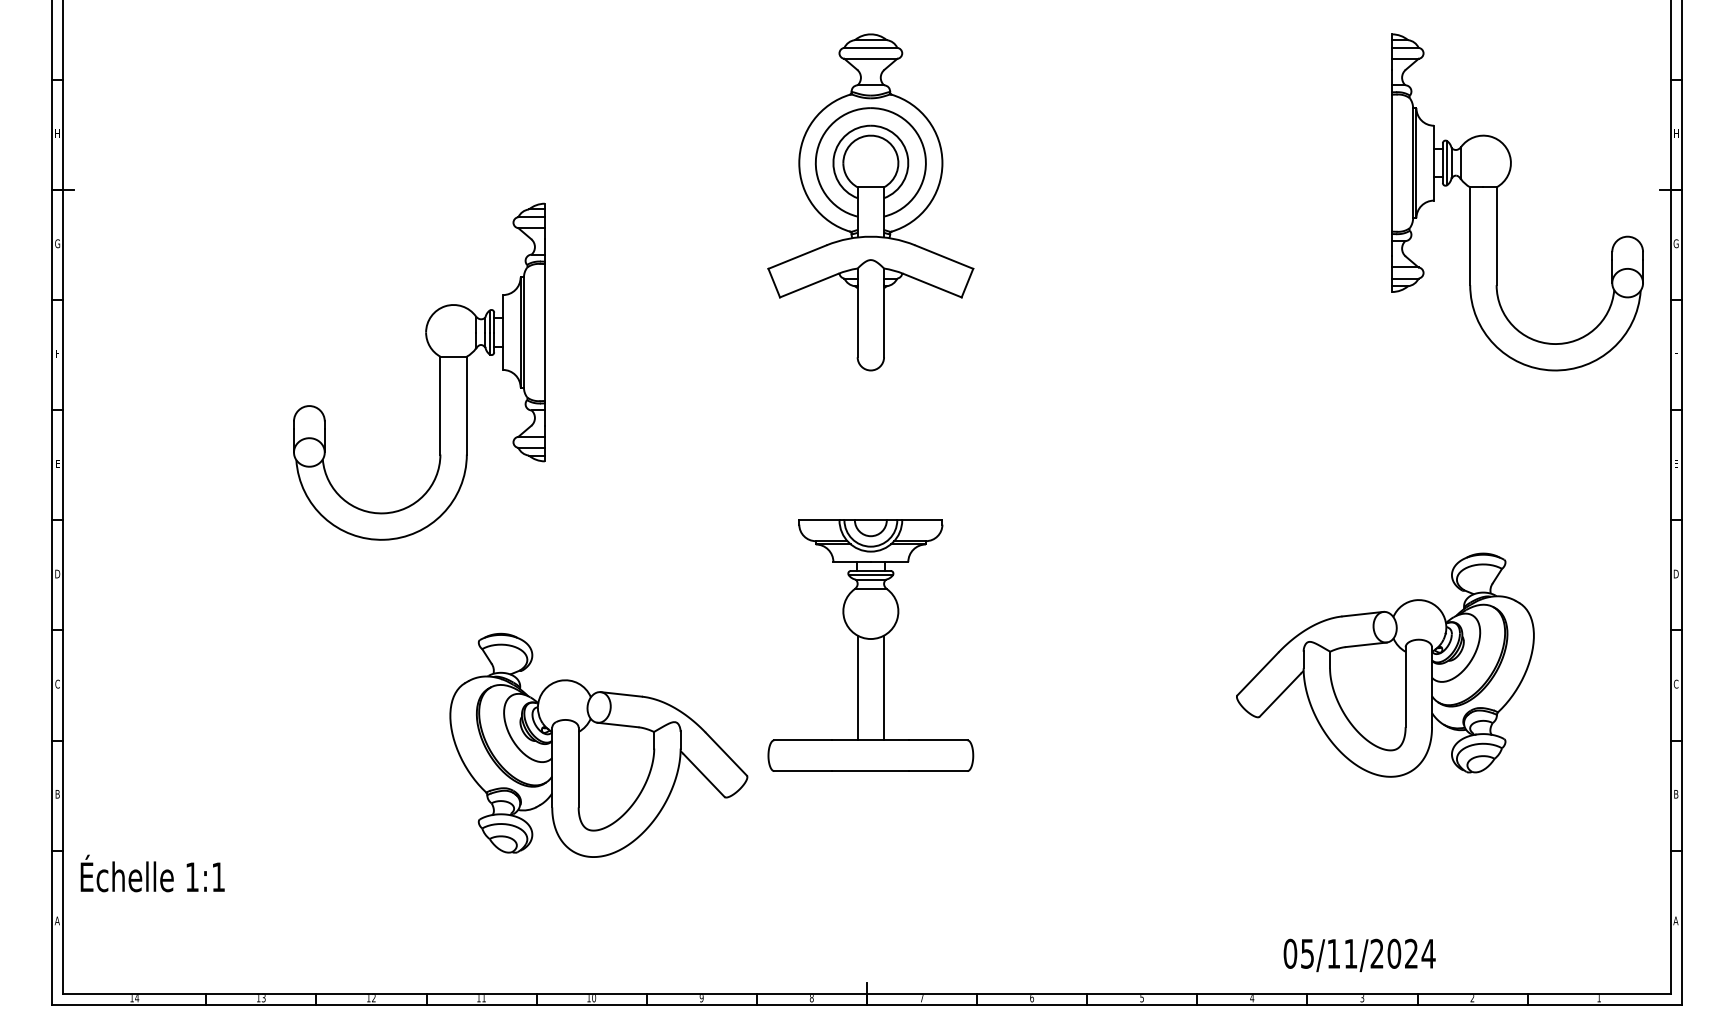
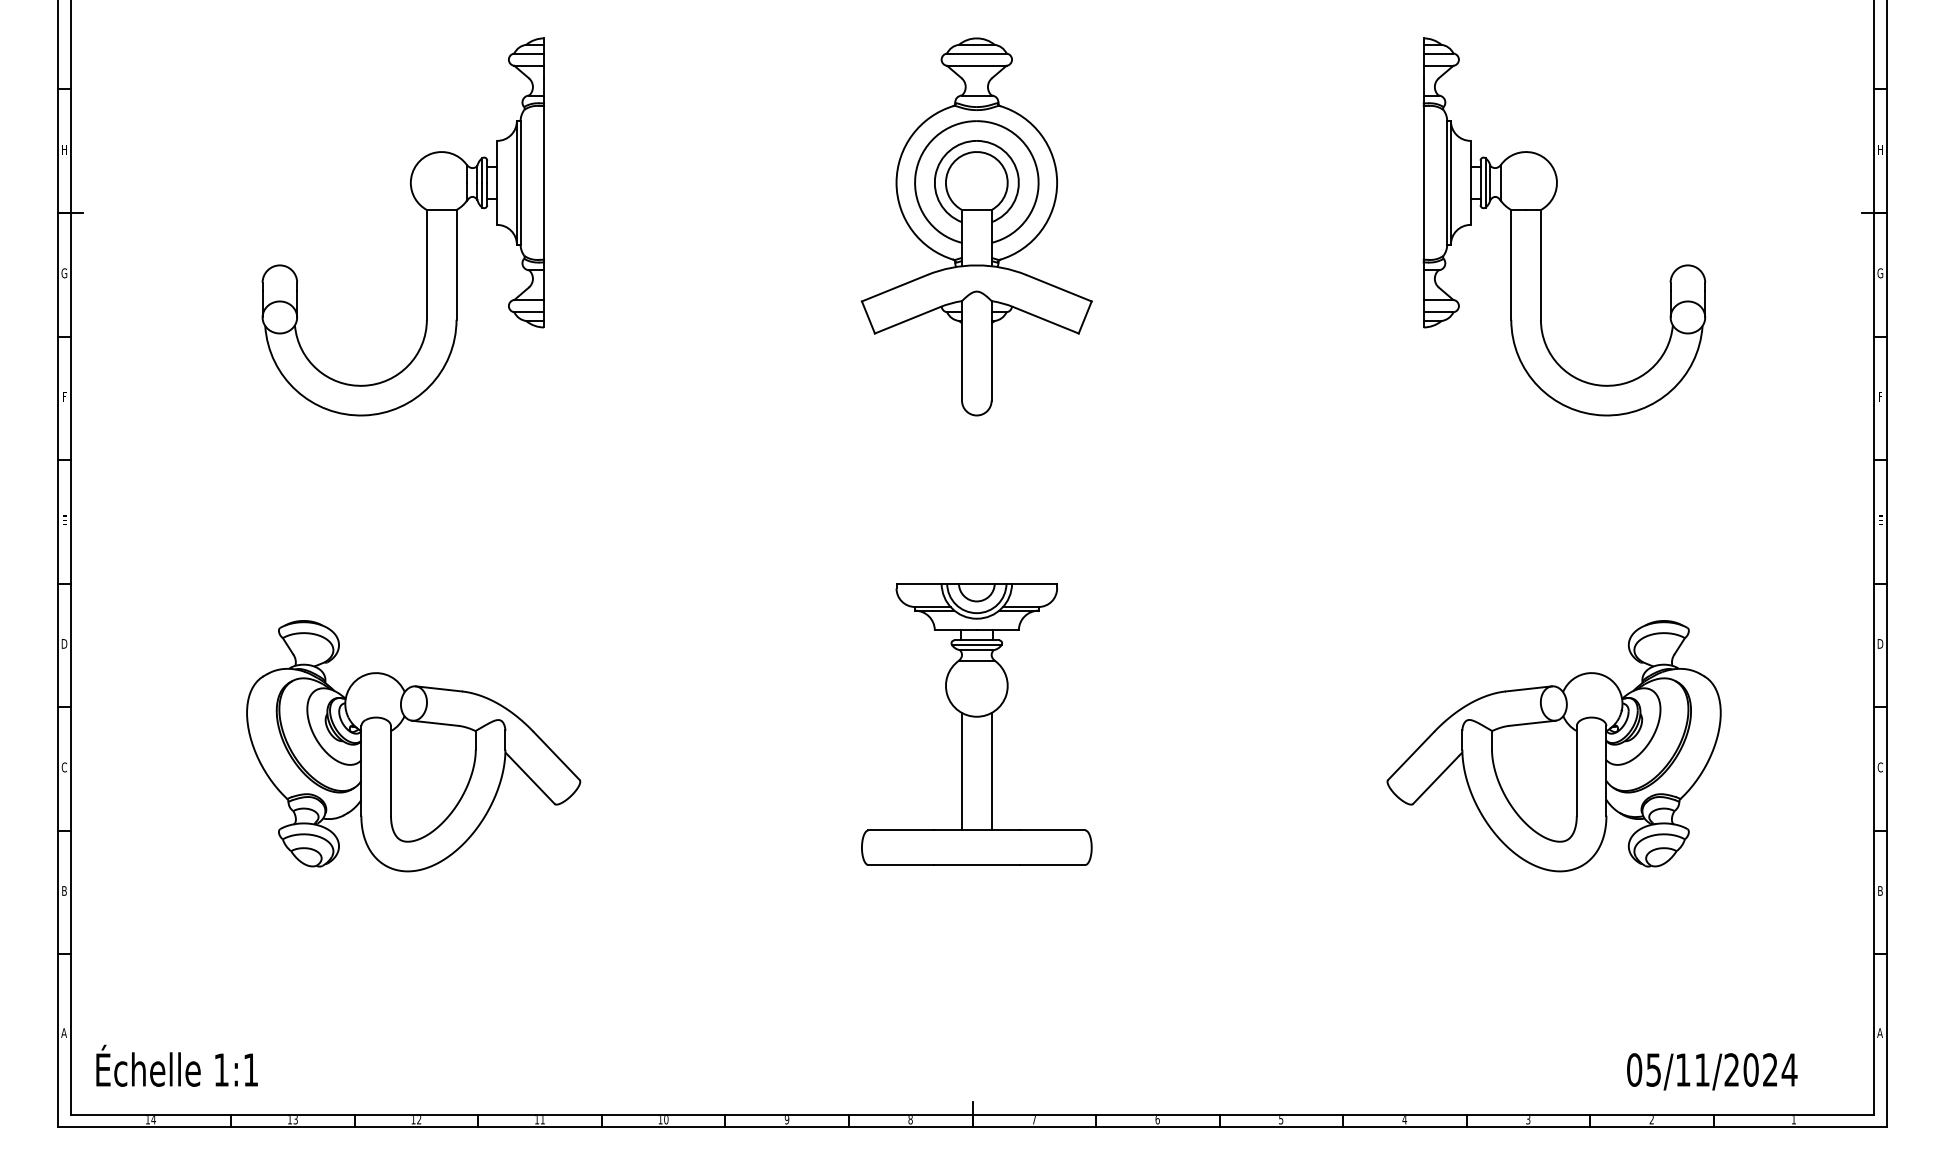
part: (1497, 202) -> (1541, 226), moved
part: (440, 371) -> (426, 226), moved
part: (598, 745) -> (413, 746), moved
text: (152, 873) -> (176, 1065), moved
text: (1359, 955) -> (1712, 1071), moved

